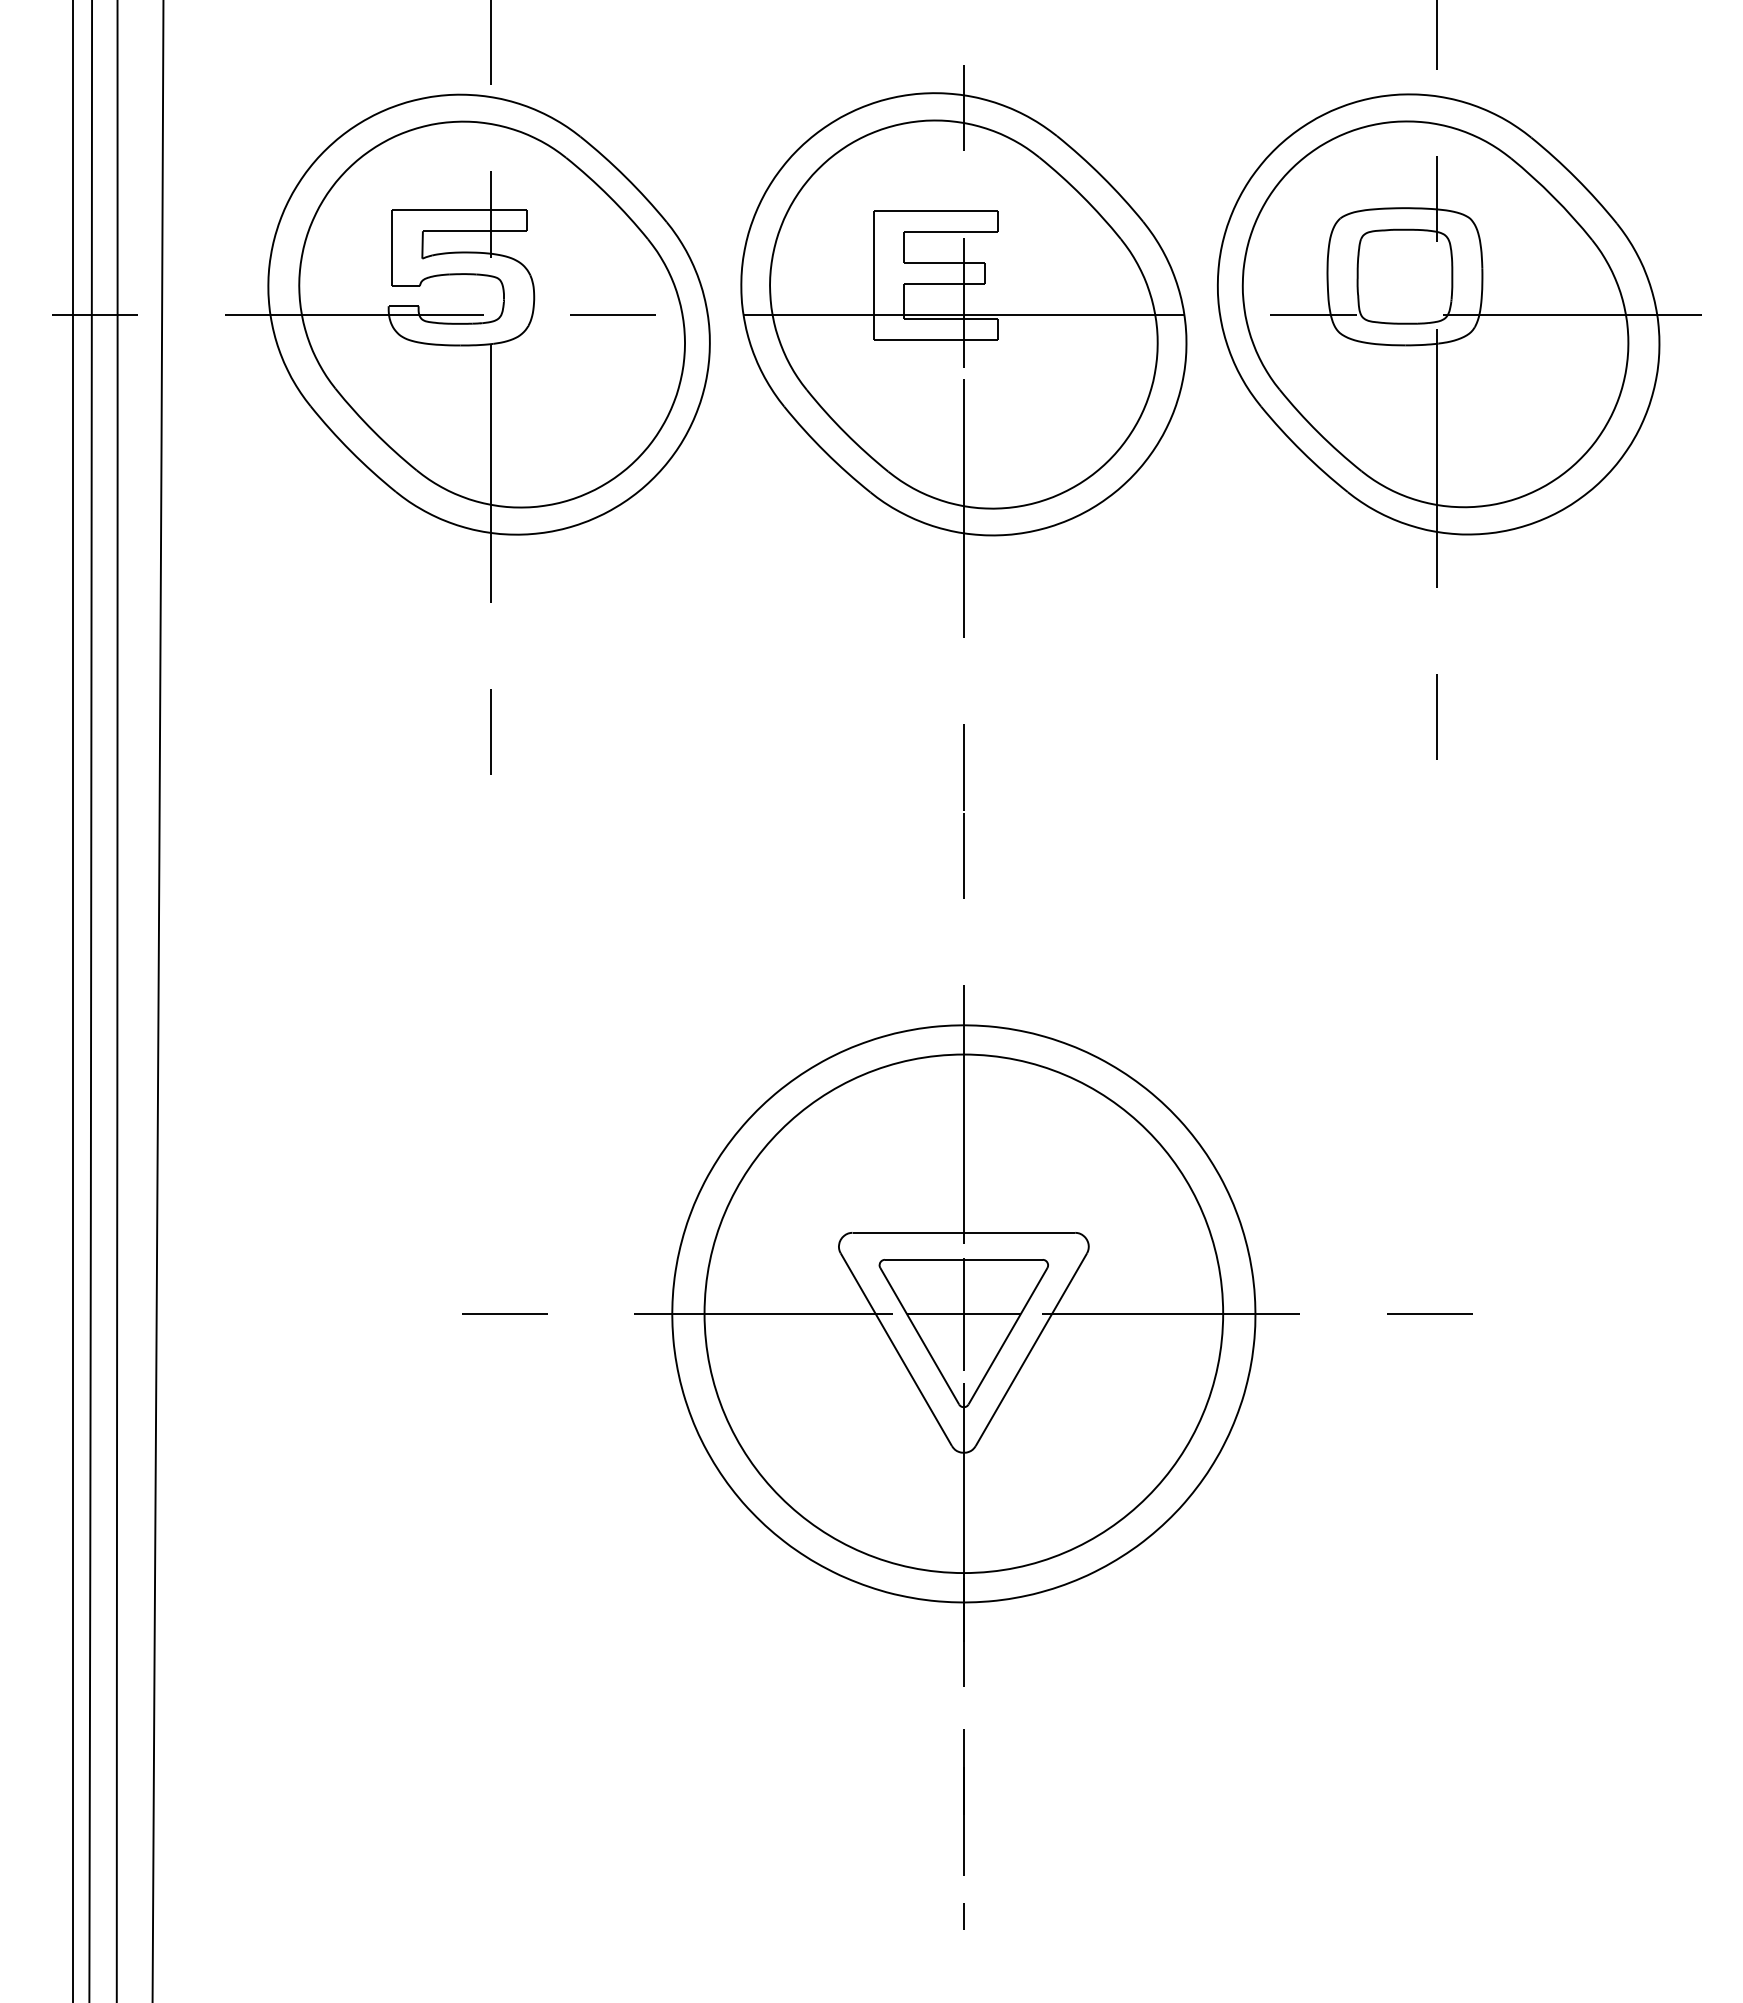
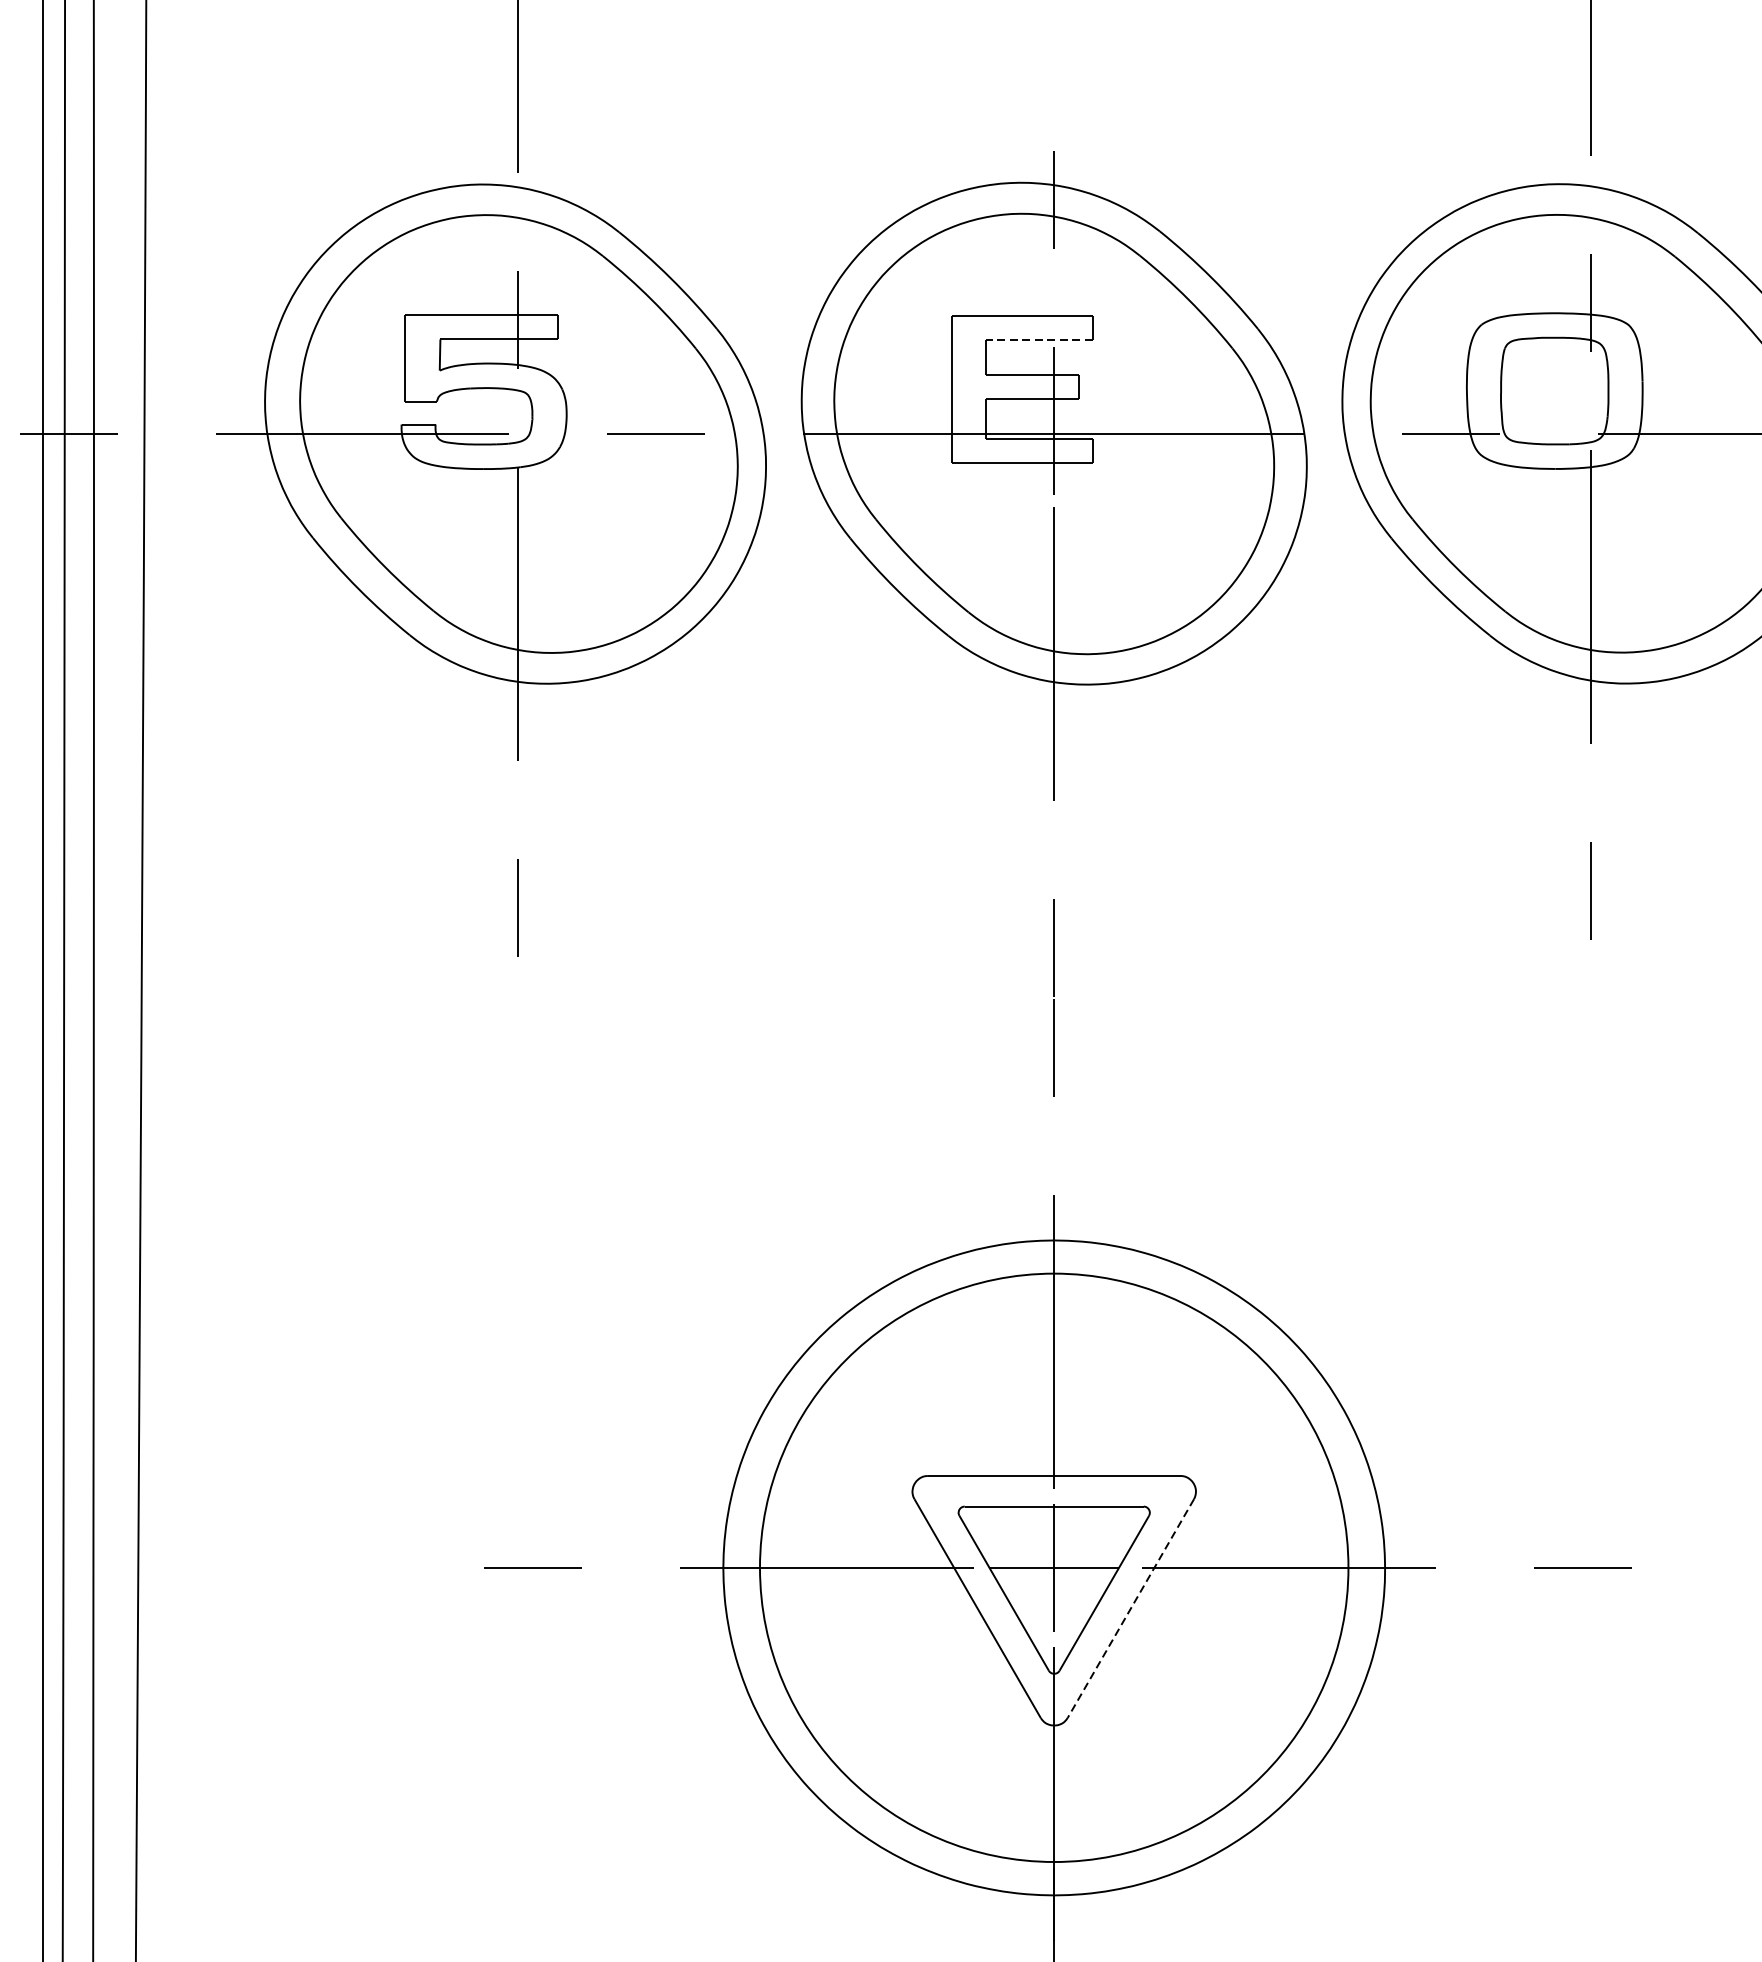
line: (950, 231) -> (1039, 339), solid -> dashed
line: (1031, 1350) -> (1130, 1609), solid -> dashed

